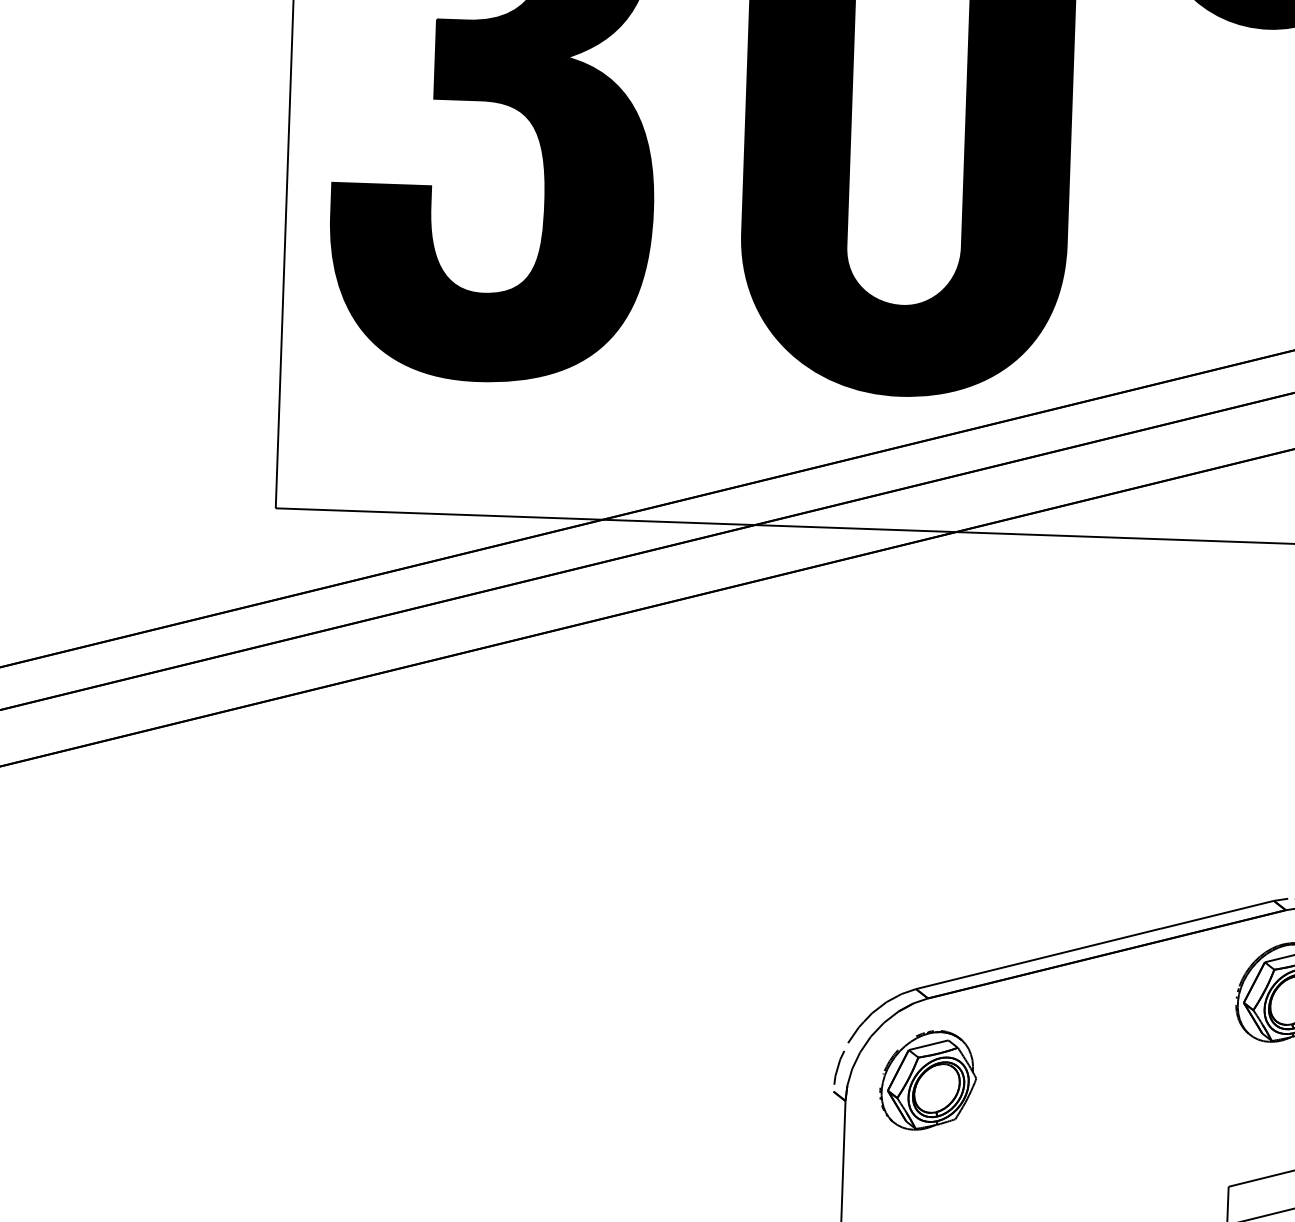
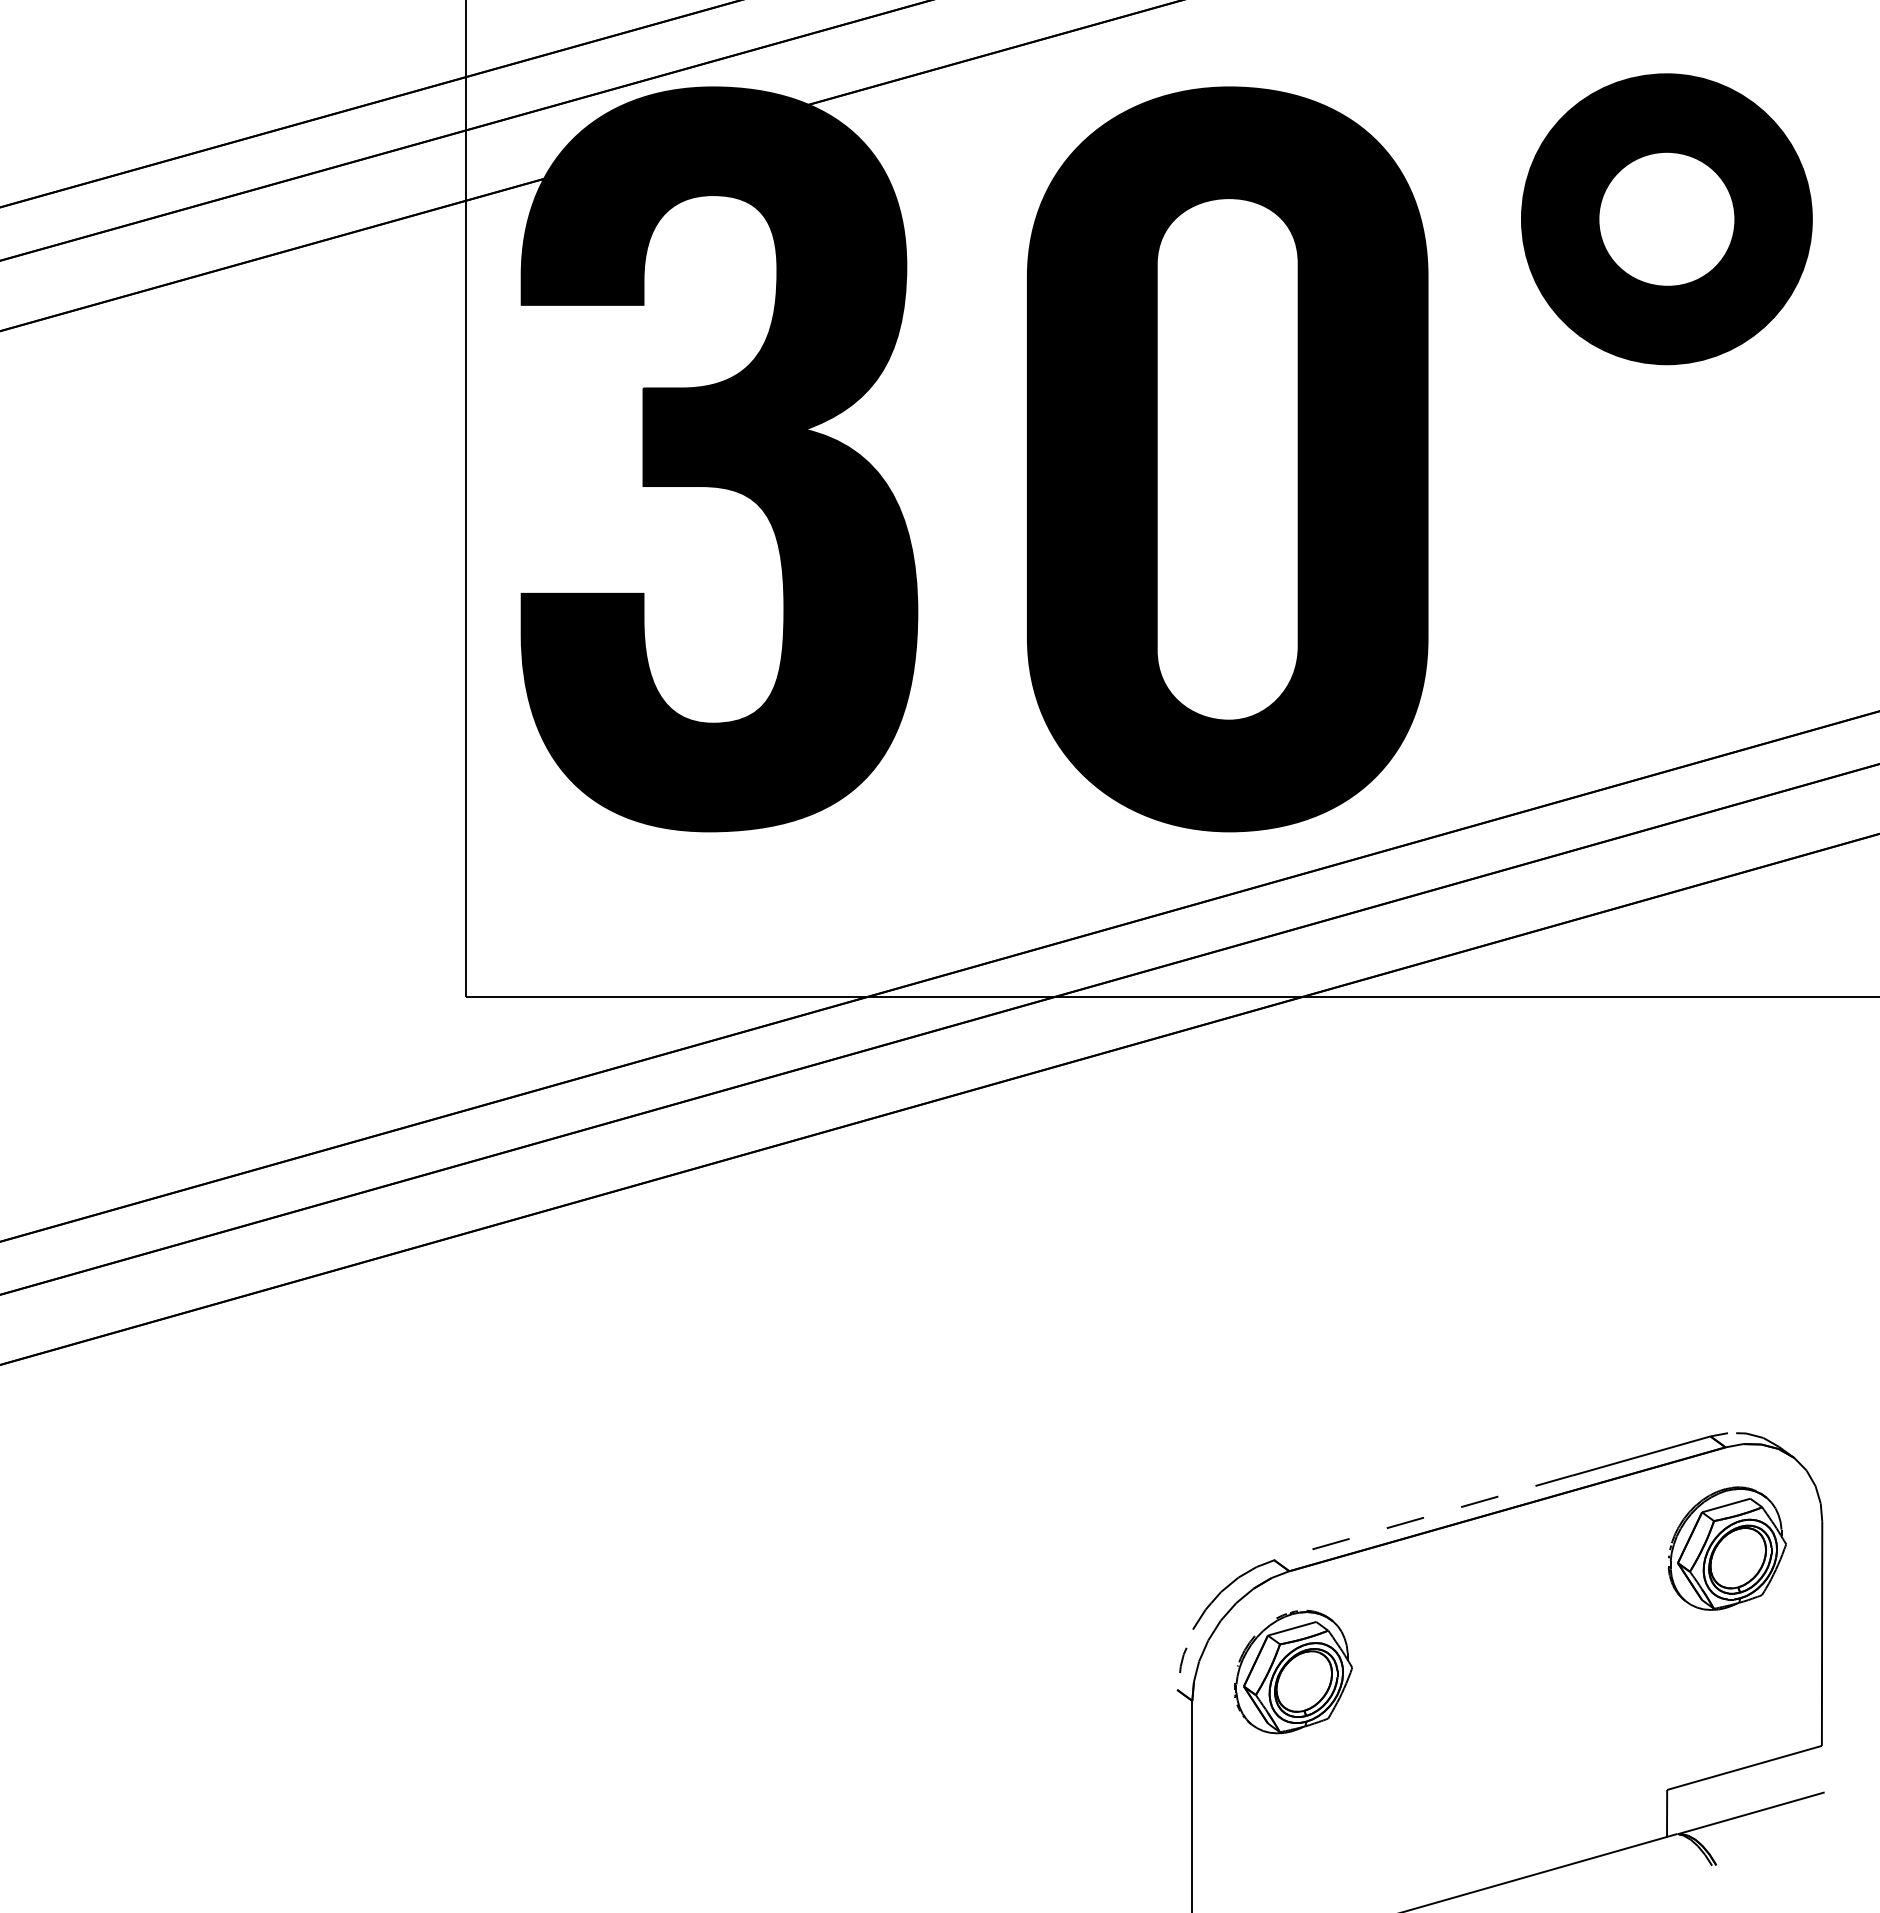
line: (1037, 958) -> (1422, 1517), solid -> dashed
part: (839, 1067) -> (1183, 1660), size x0.6

